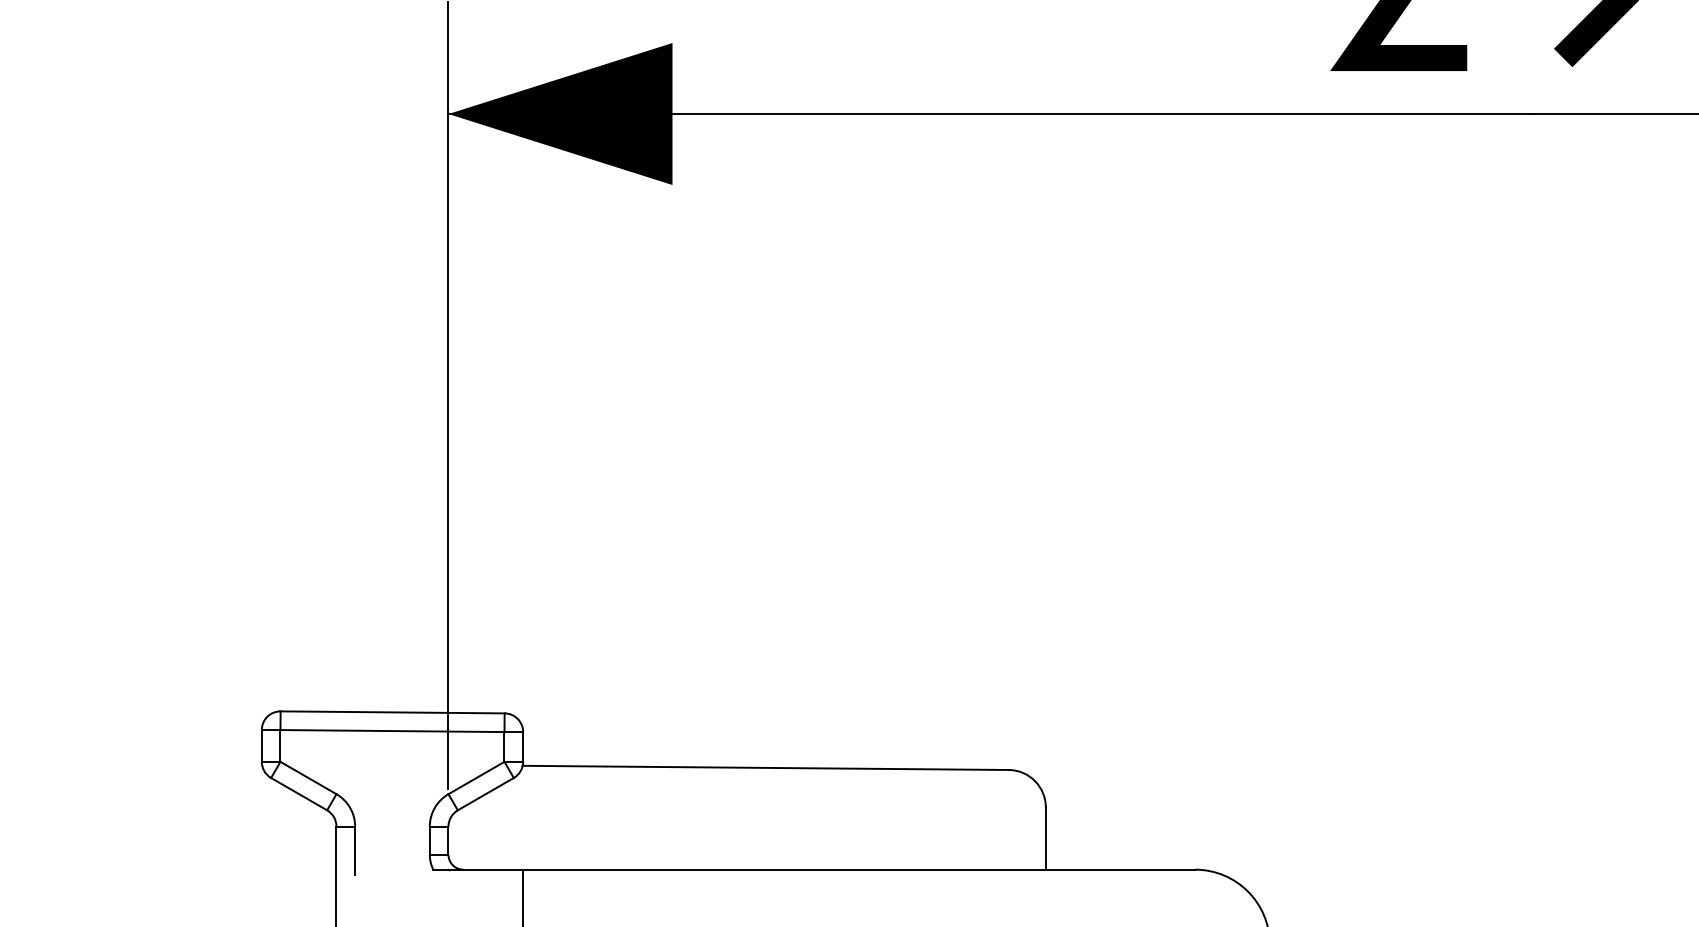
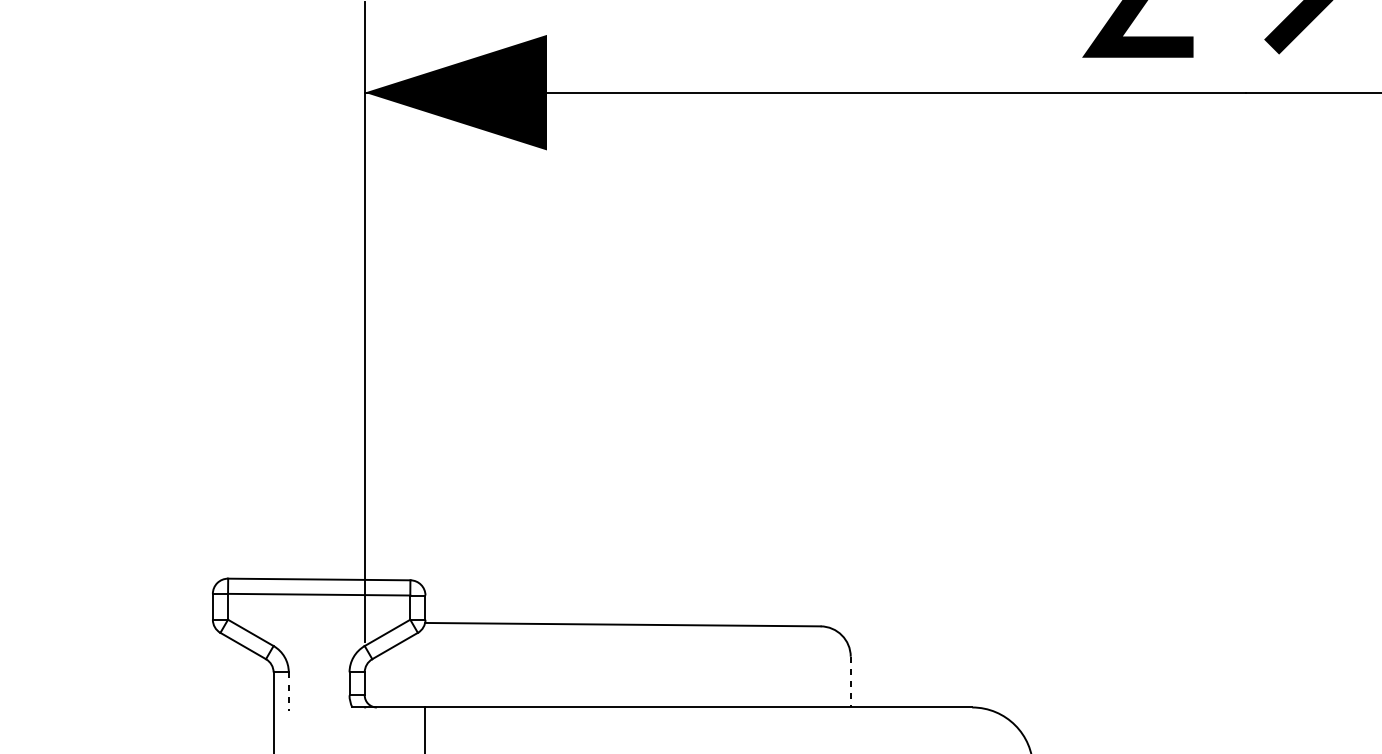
line: (1045, 839) -> (850, 682), solid -> dashed
line: (355, 851) -> (289, 692), solid -> dashed

